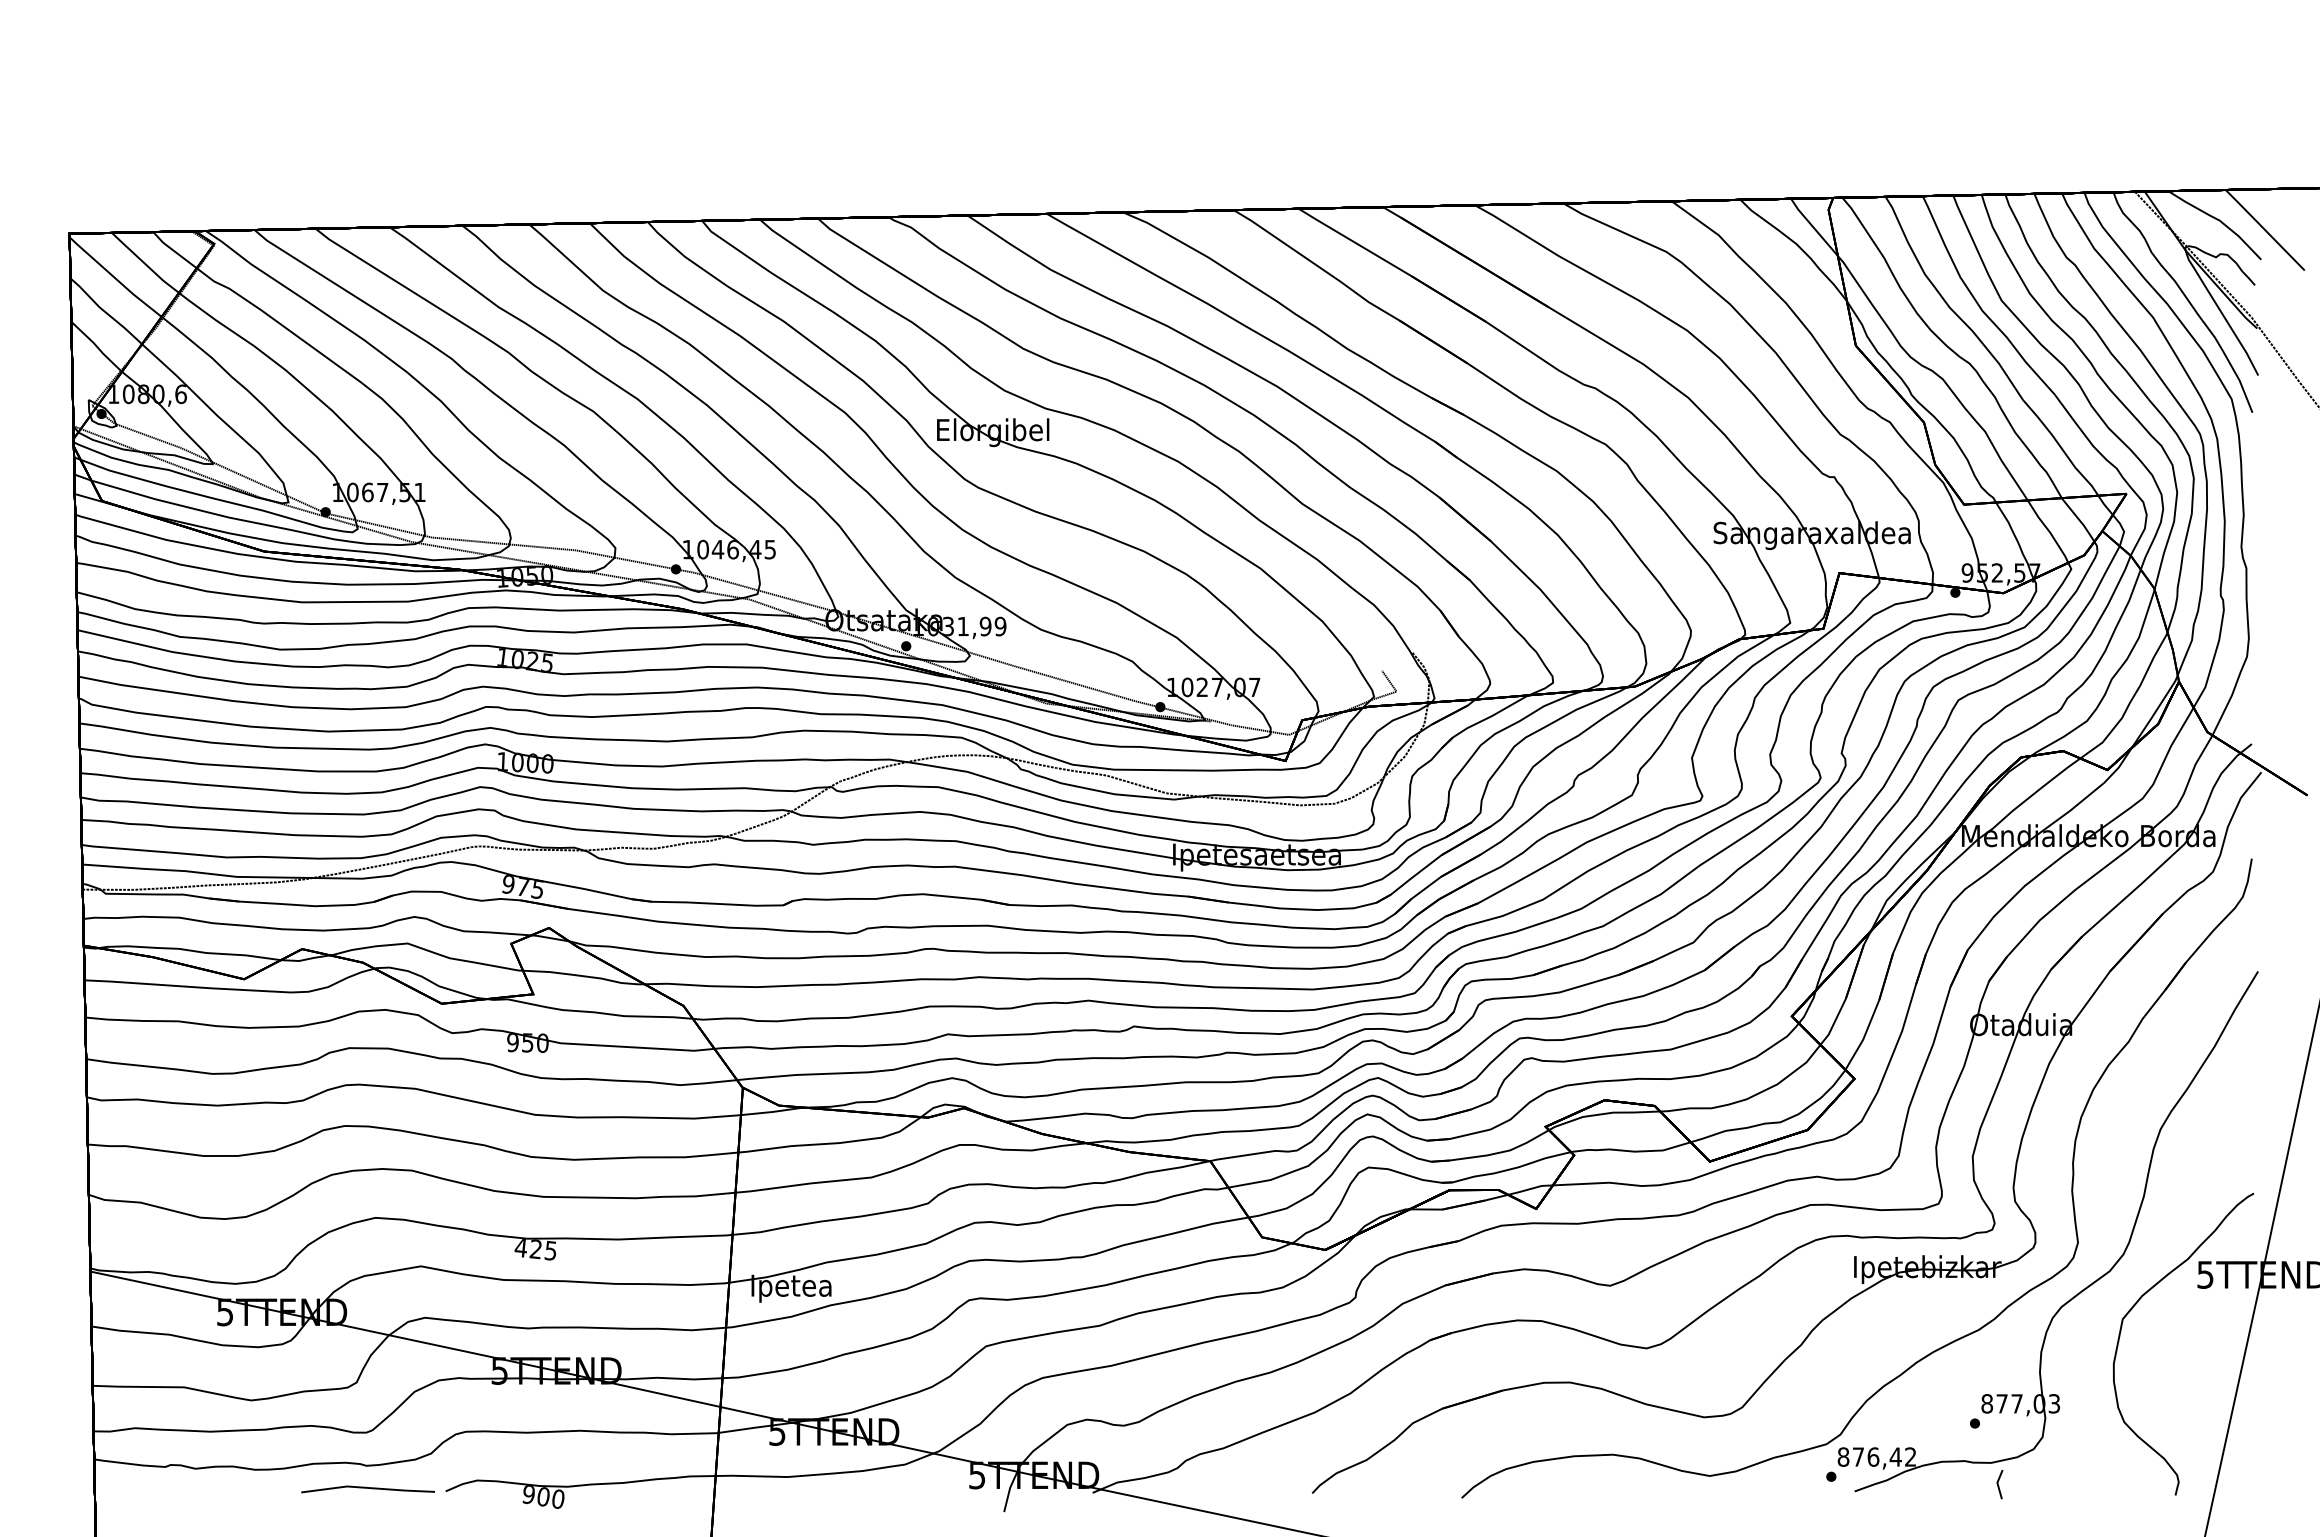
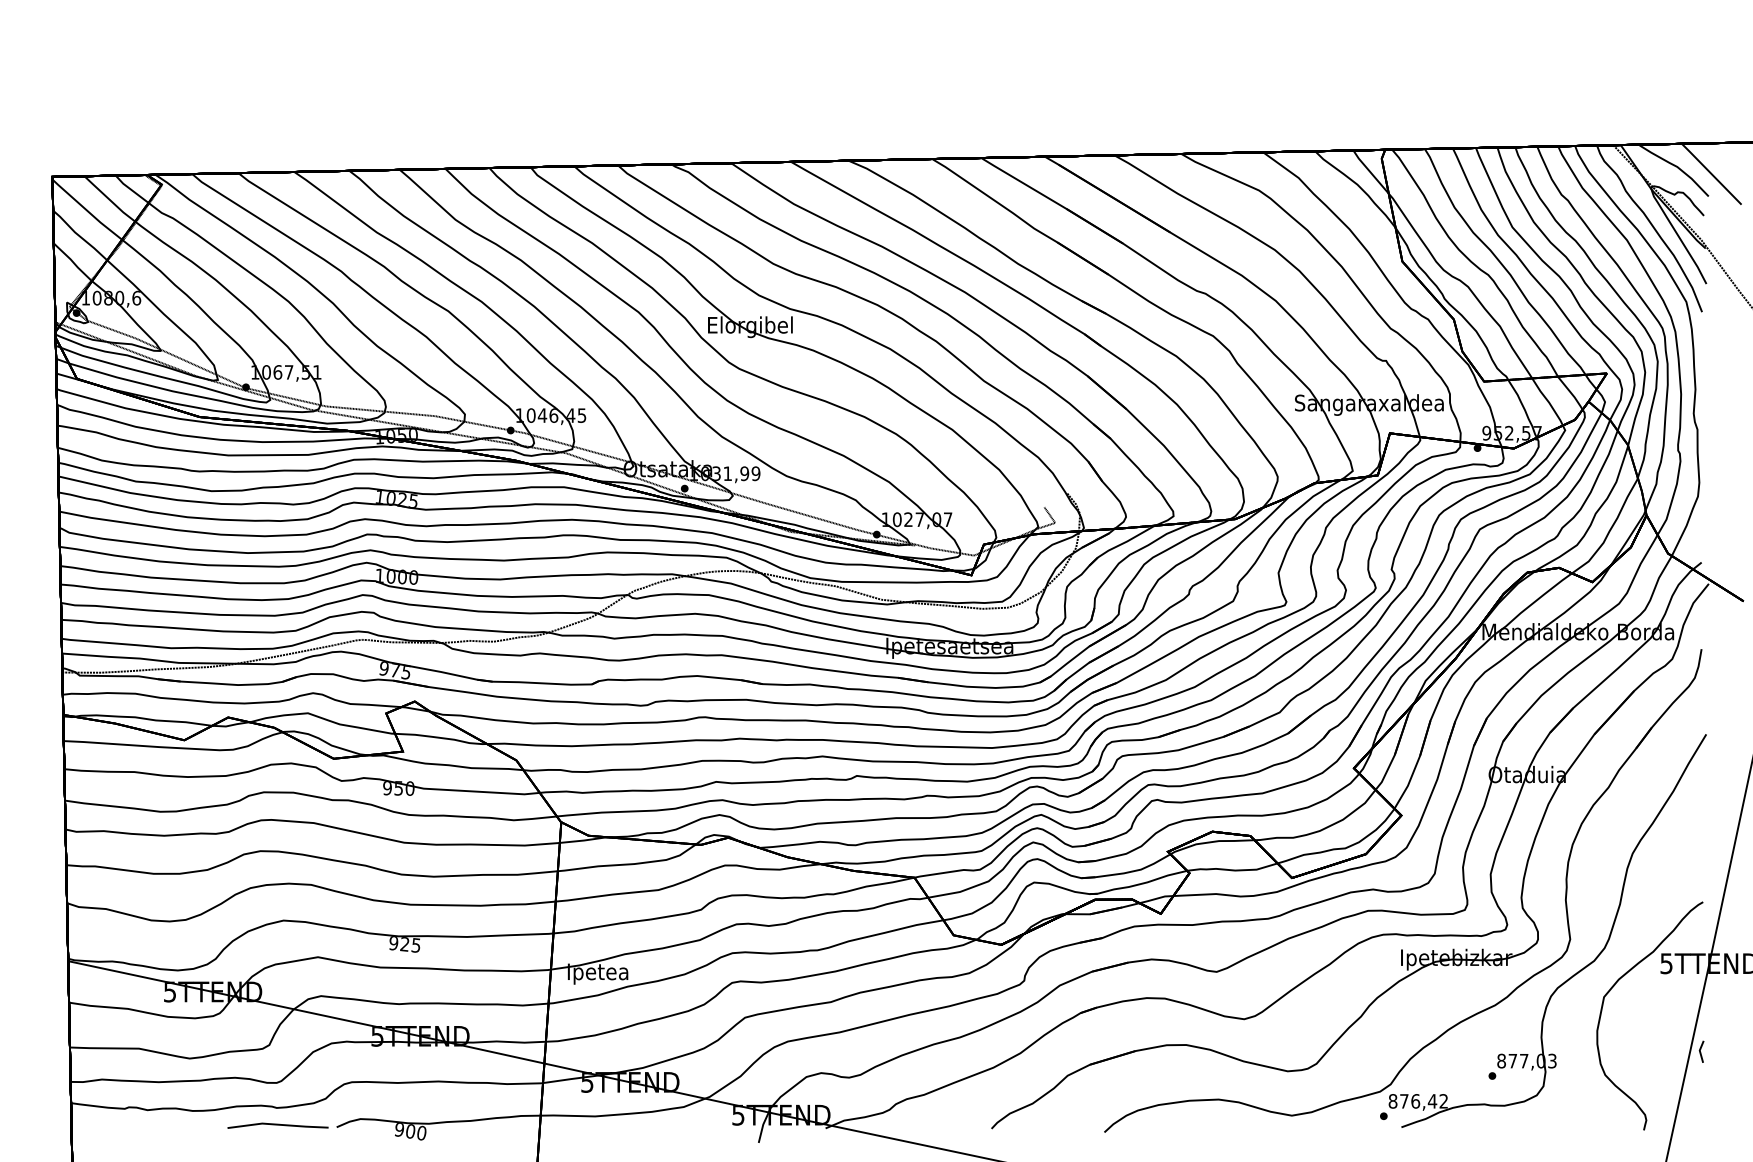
text: (520, 1248) -> (393, 943), 425 -> 925
line: (1998, 1484) -> (1700, 1051), moved

